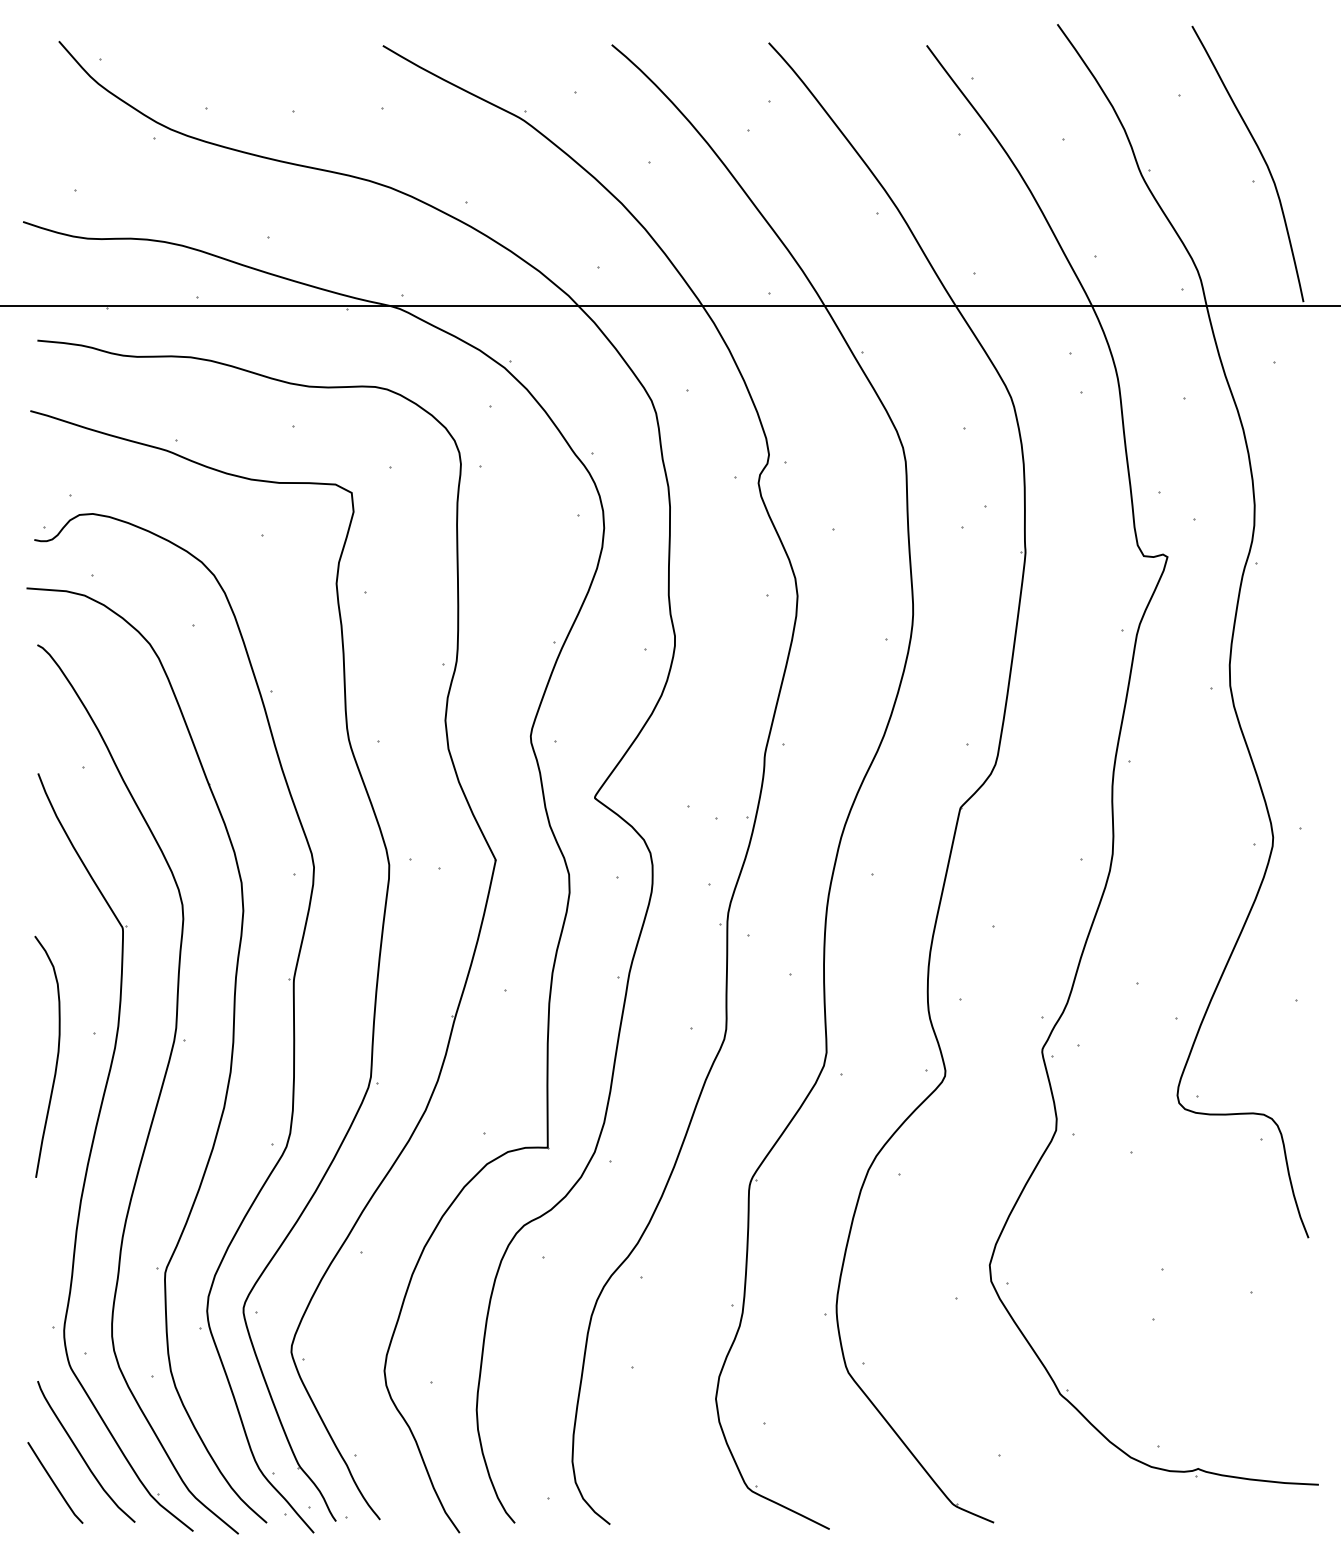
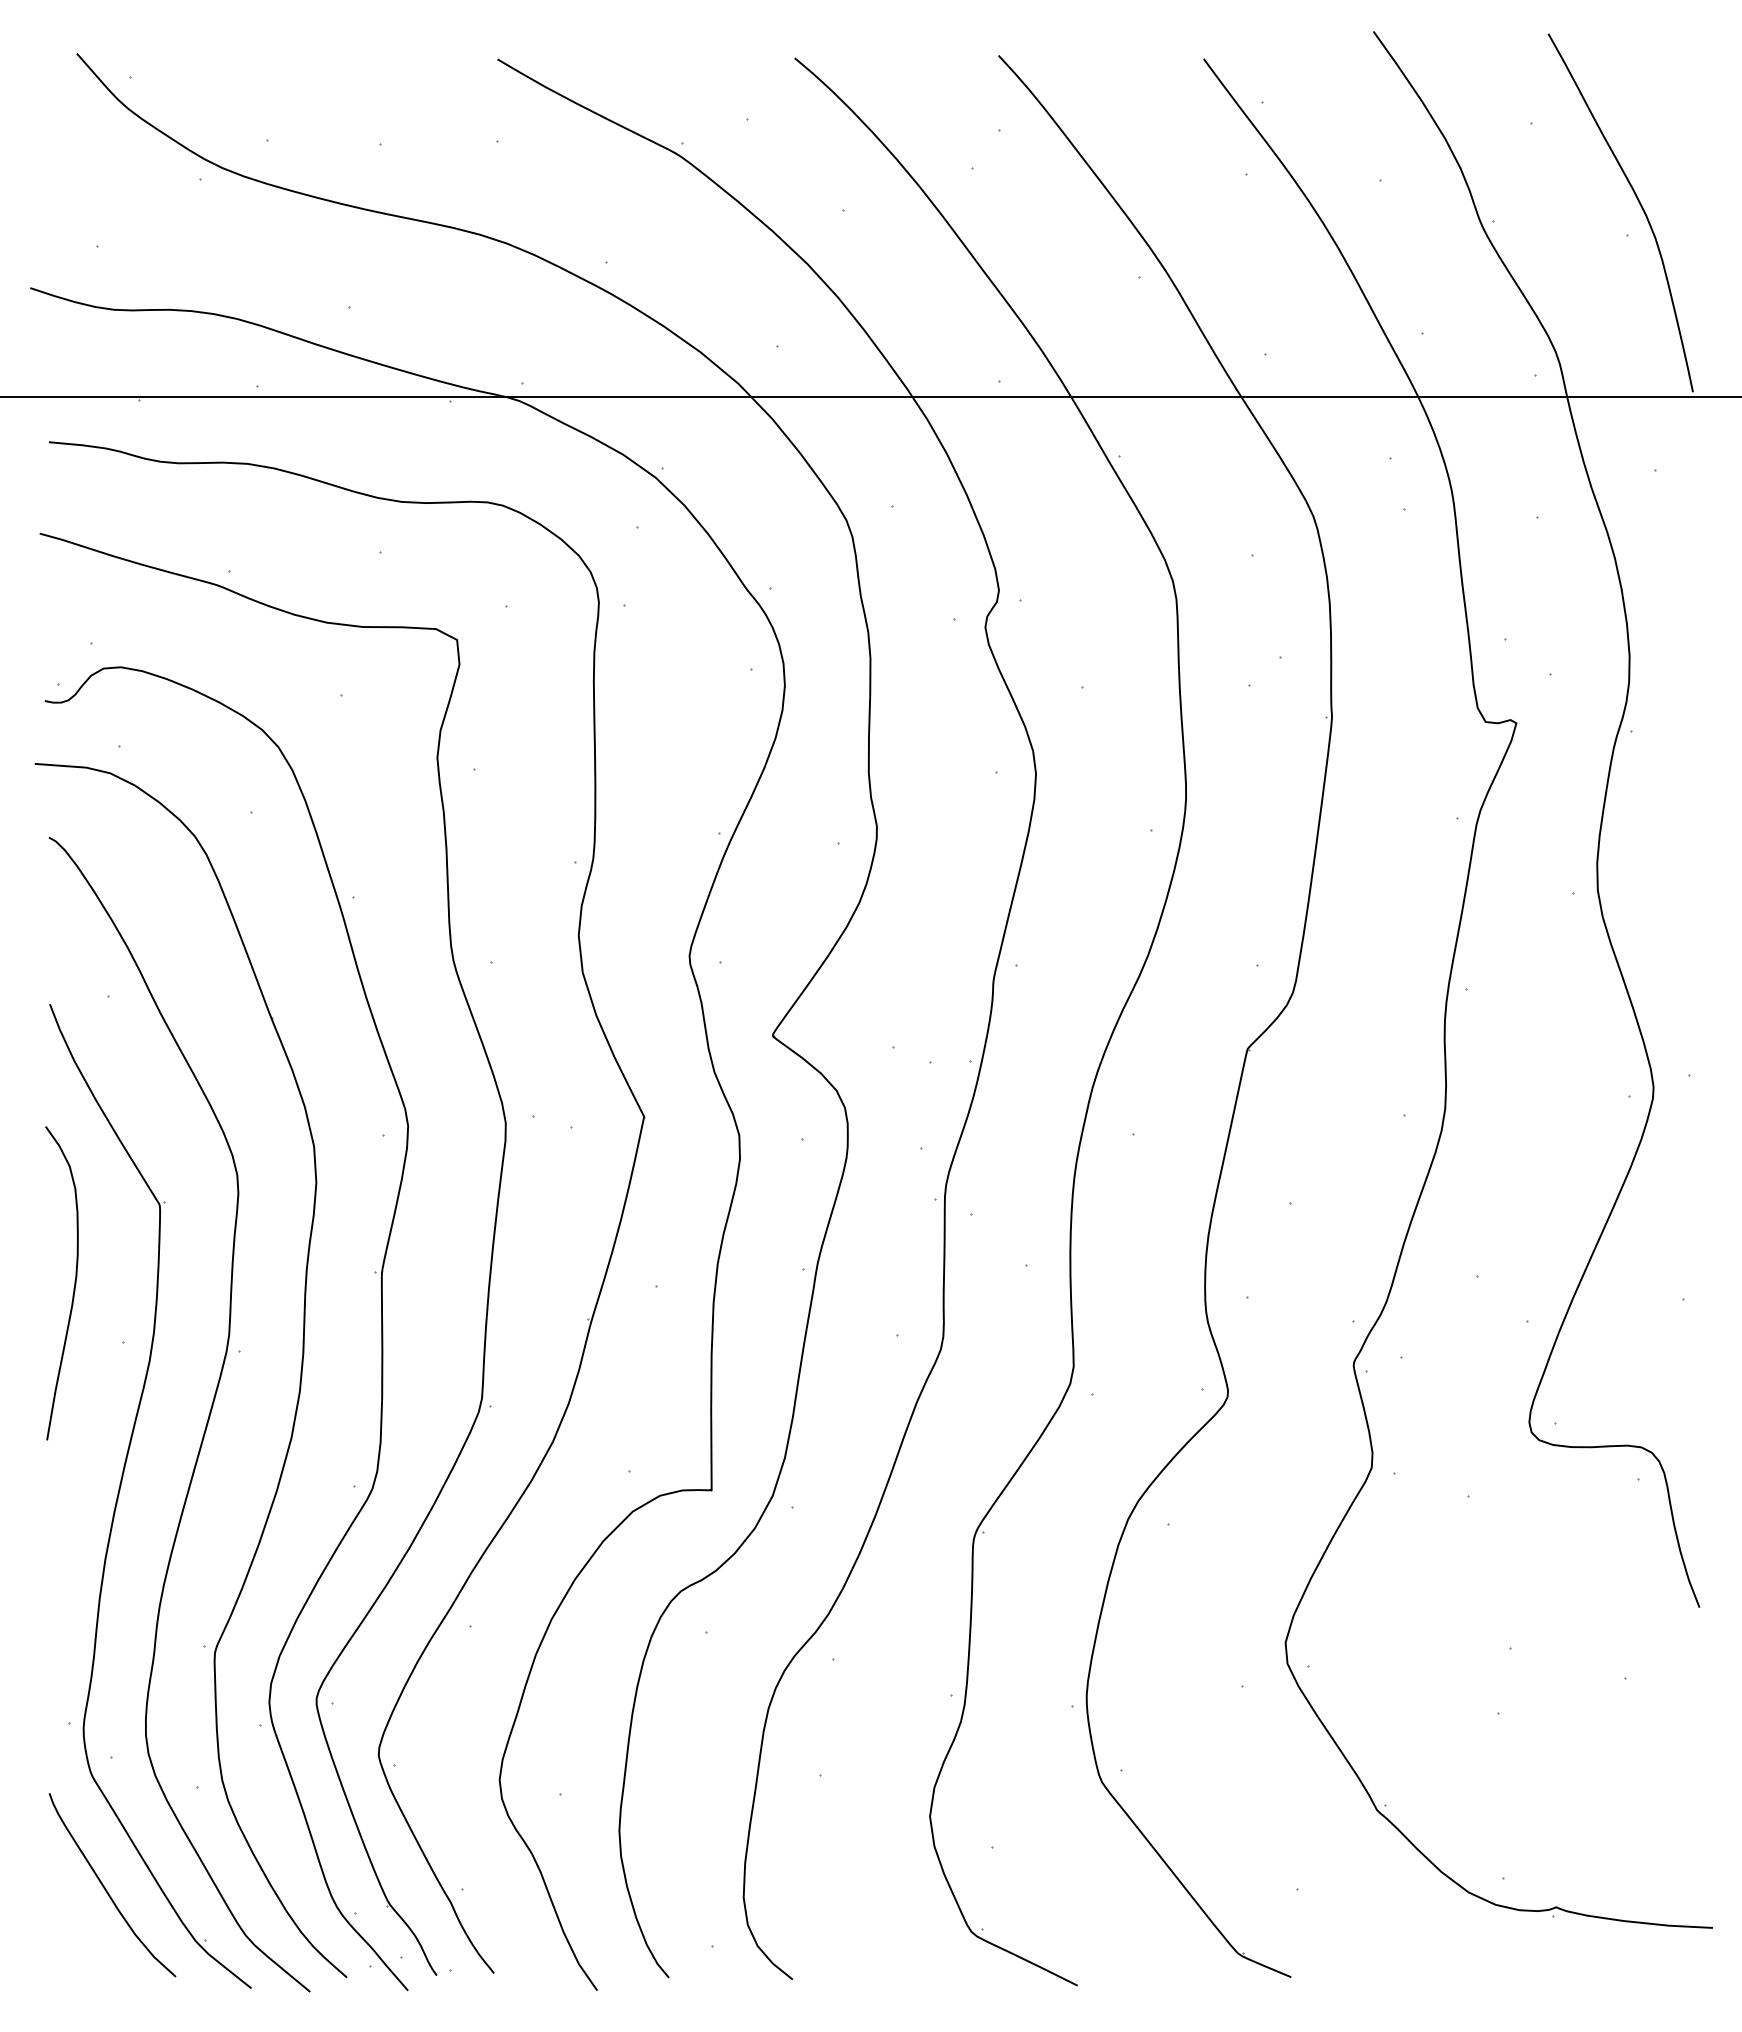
curve: (56, 1060) -> (73, 1287), moved
curve: (54, 1482) -> (71, 1925), removed

